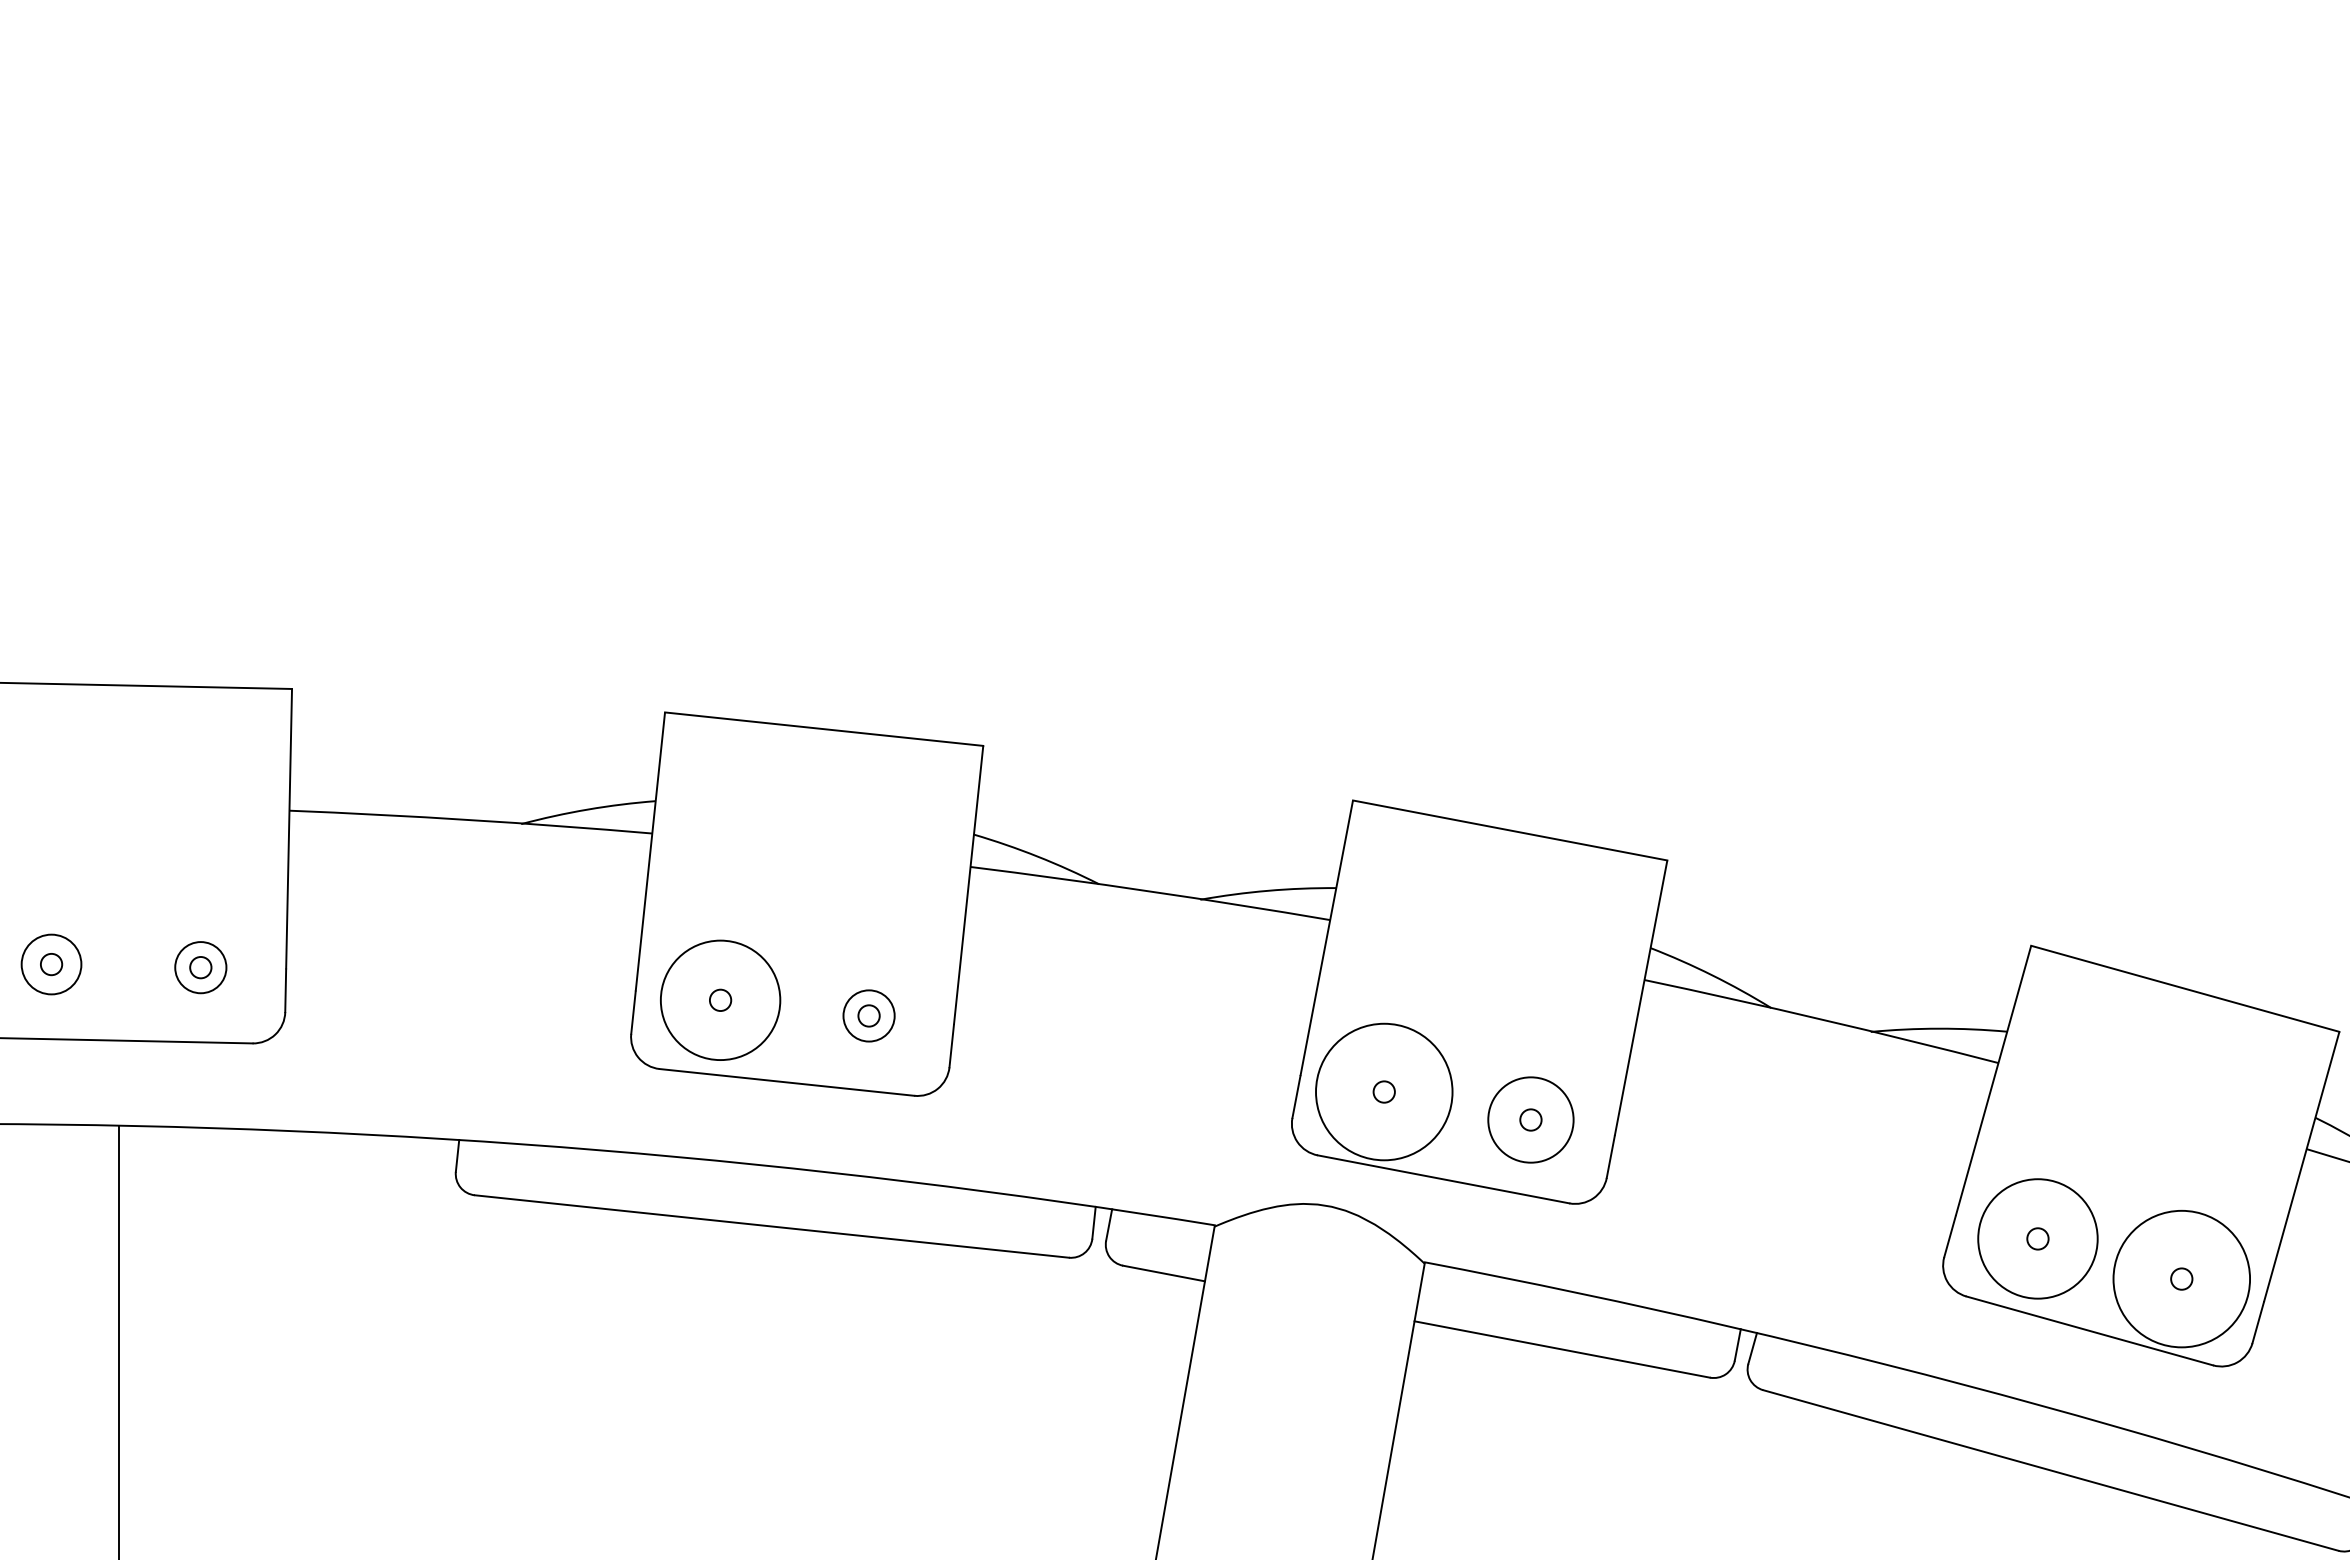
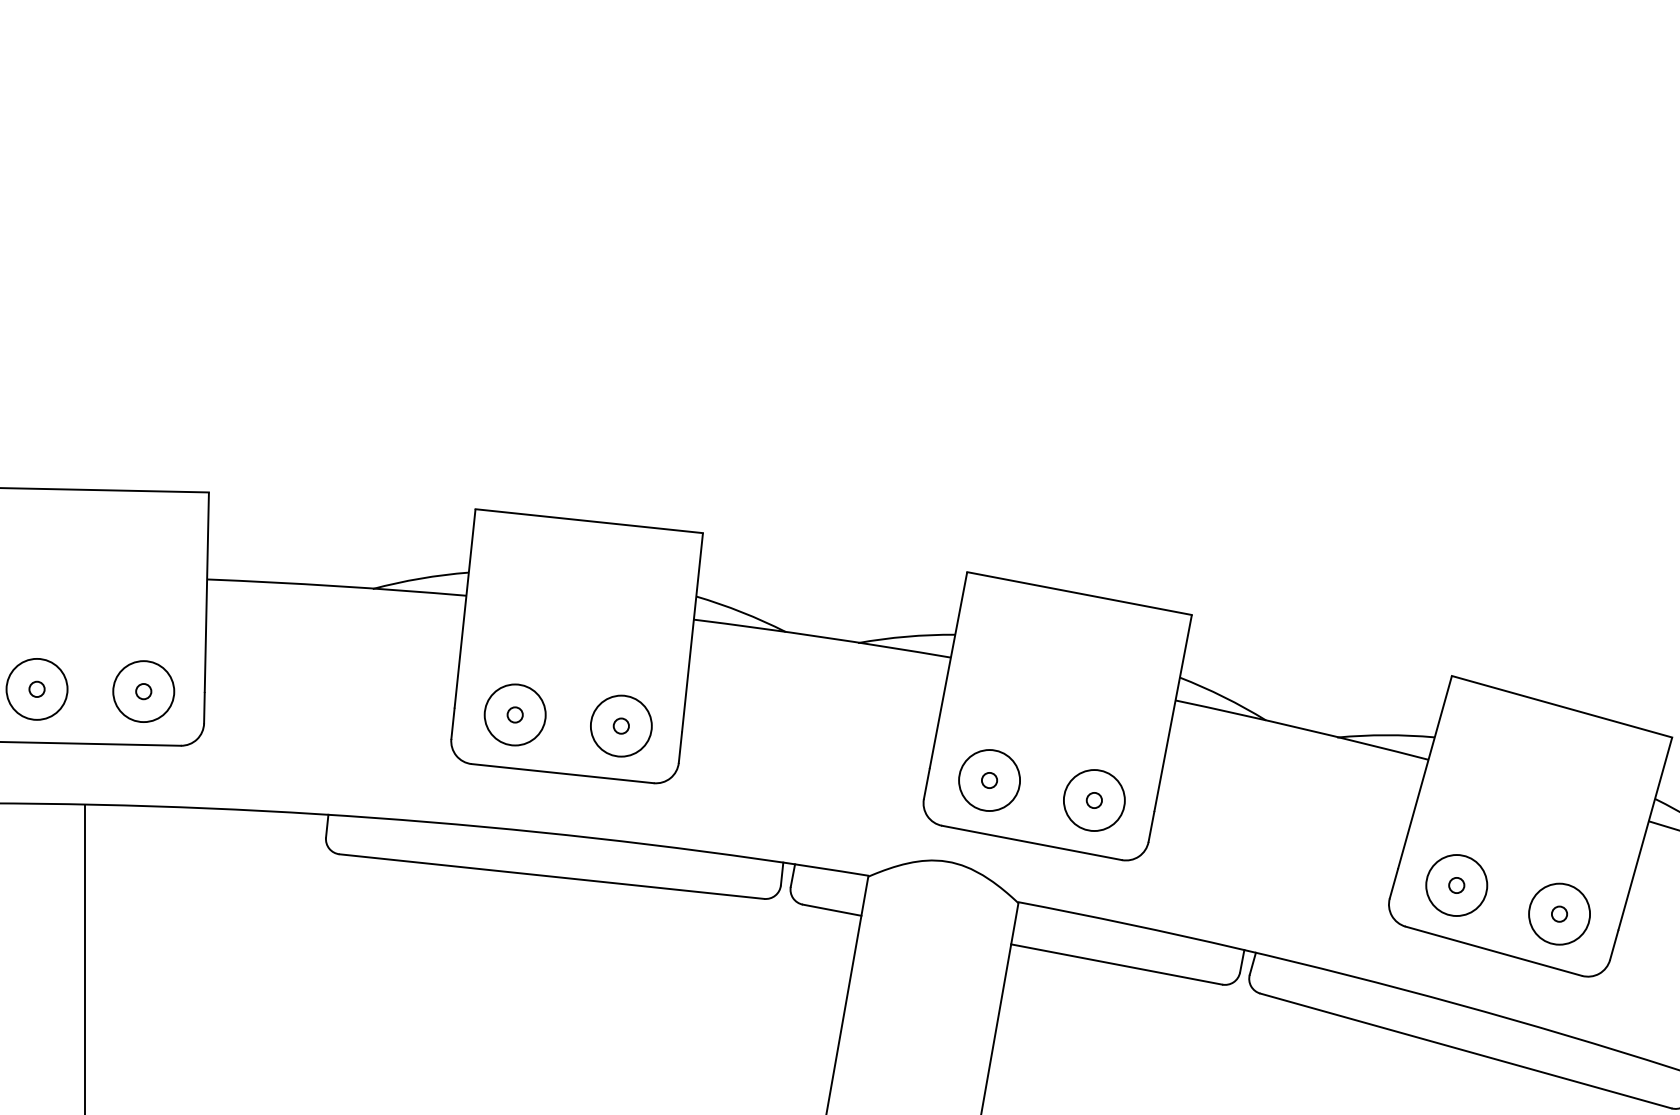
circle: (51, 964) -> (37, 689), size x1.43
circle: (200, 967) -> (143, 691), size x1.67
circle: (720, 1000) -> (515, 715), size x0.71
circle: (868, 1015) -> (620, 725), size x1.67
circle: (1383, 1091) -> (989, 780), size x0.62
circle: (2037, 1238) -> (1456, 885), size x0.71
circle: (2181, 1278) -> (1559, 913), size x0.62

